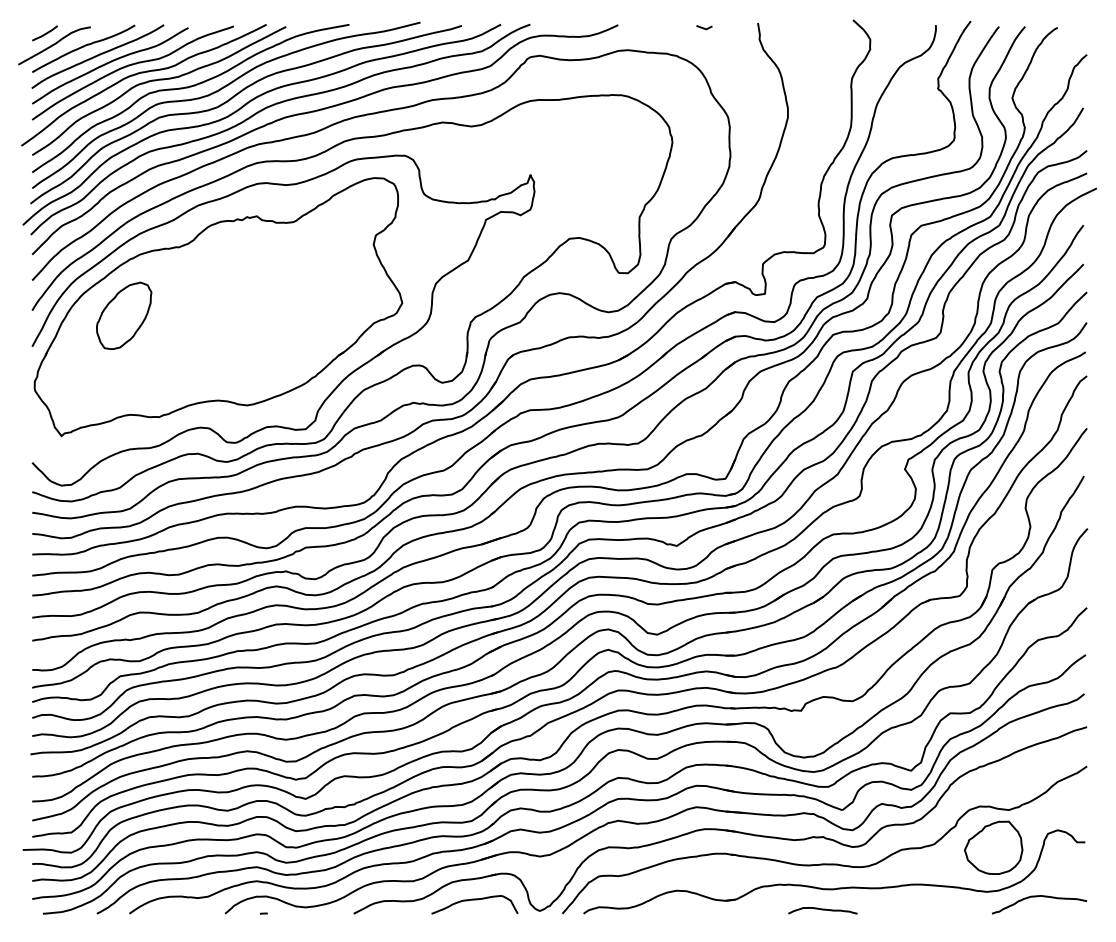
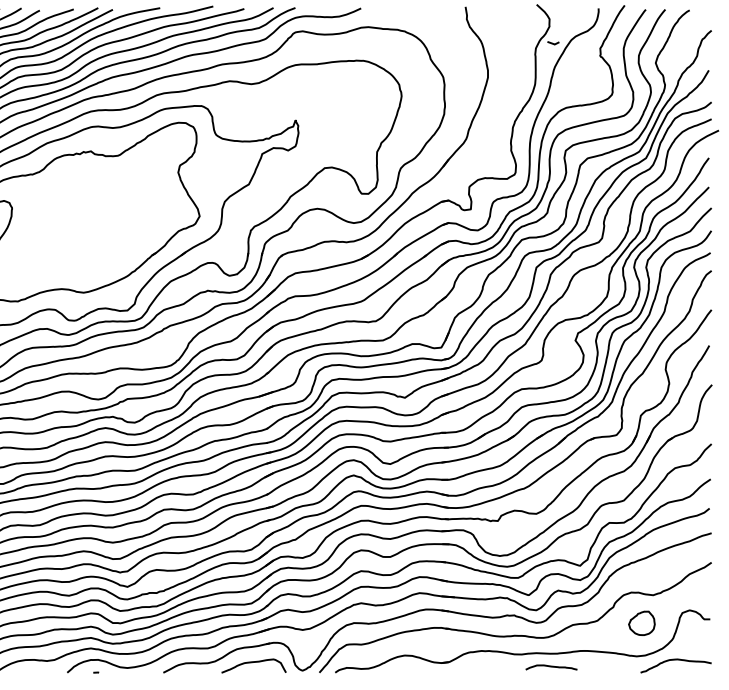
line: (704, 27) -> (553, 43), moved
part: (993, 847) -> (641, 623), size x0.6
curve: (822, 910) -> (551, 667), moved

